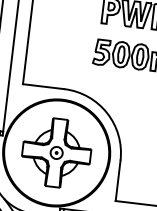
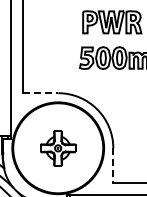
line: (43, 87) -> (40, 93), solid -> dashed
part: (55, 153) -> (57, 148), size x0.6
line: (118, 181) -> (113, 166), solid -> dashed

